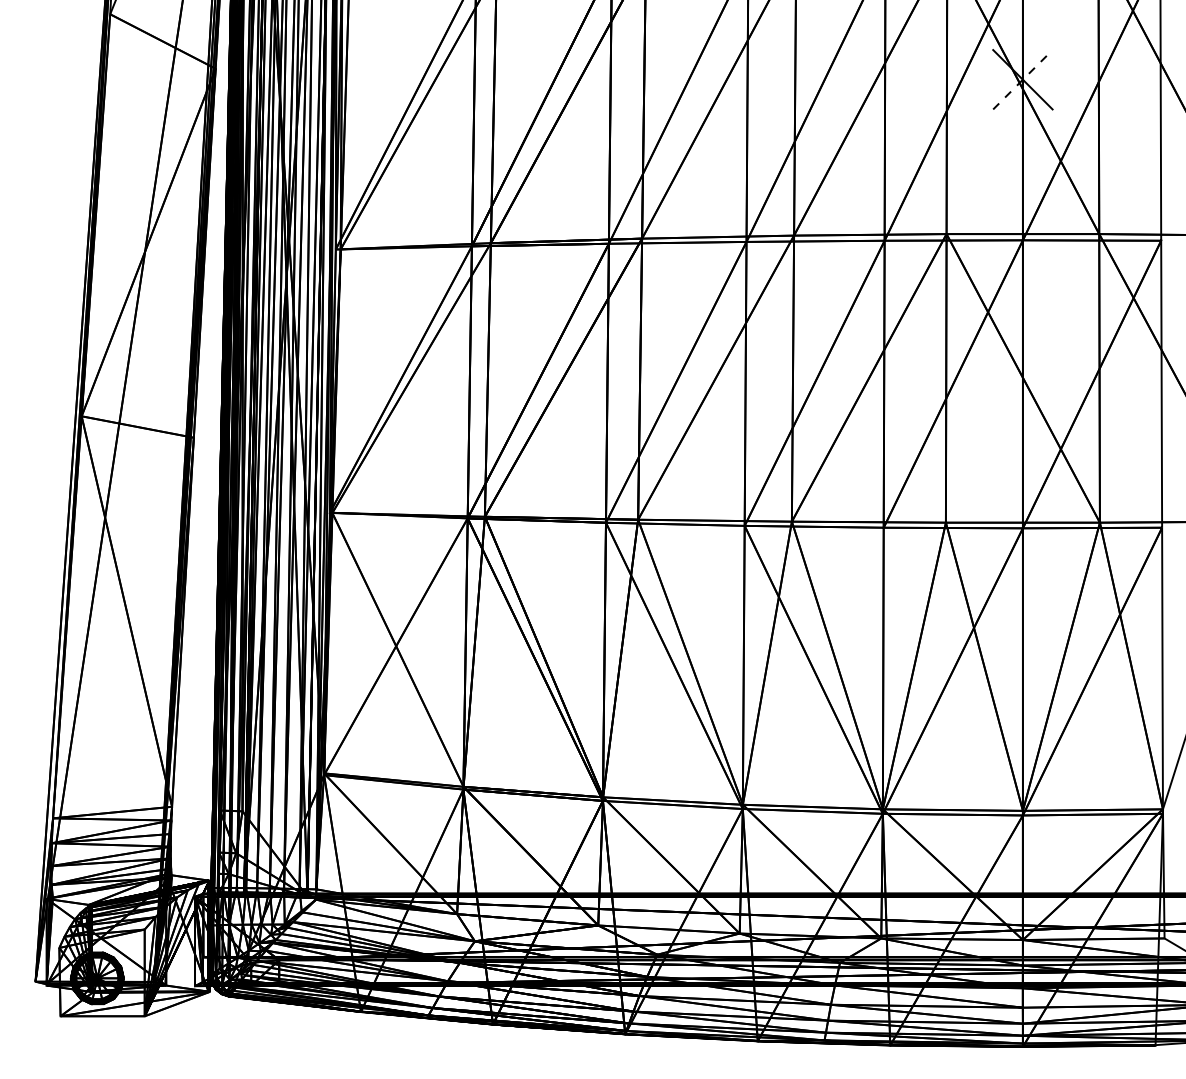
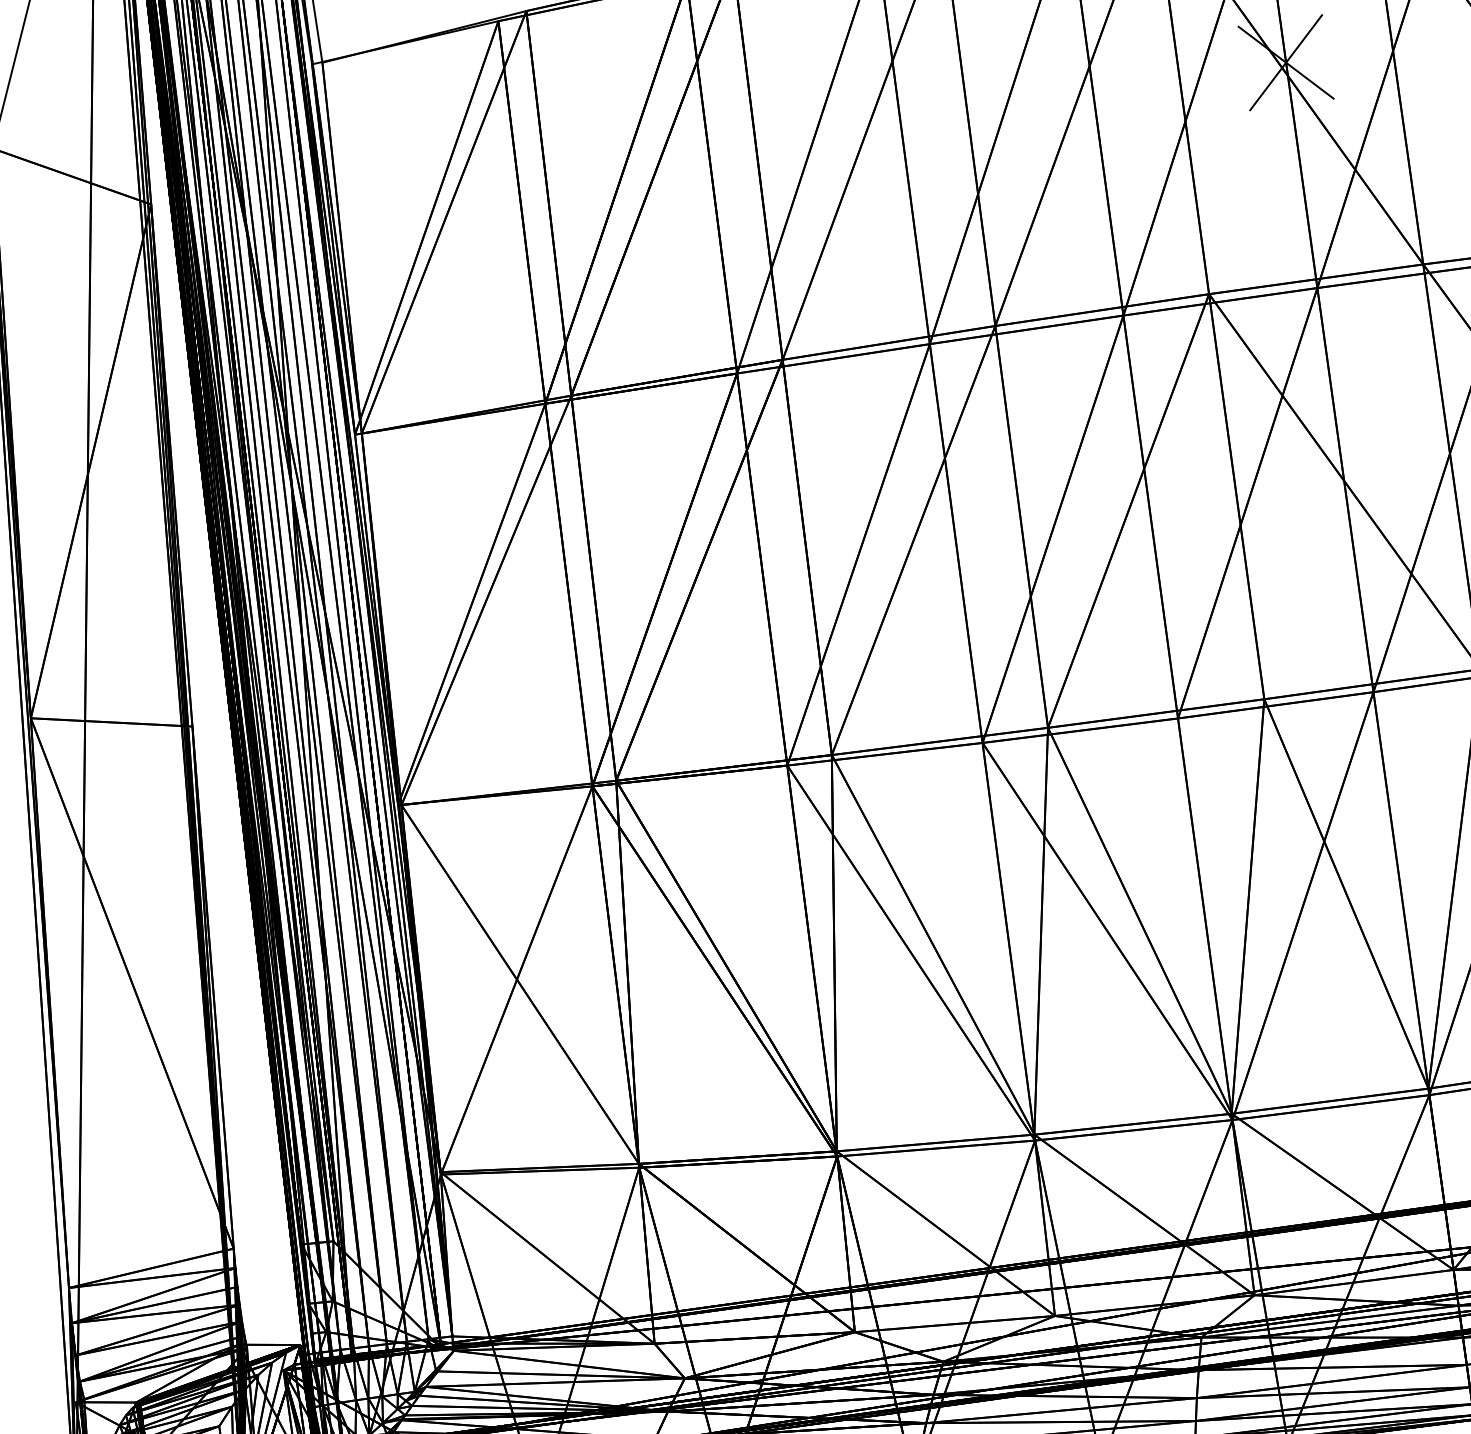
line: (1023, 79) -> (1286, 62), dashed -> solid

